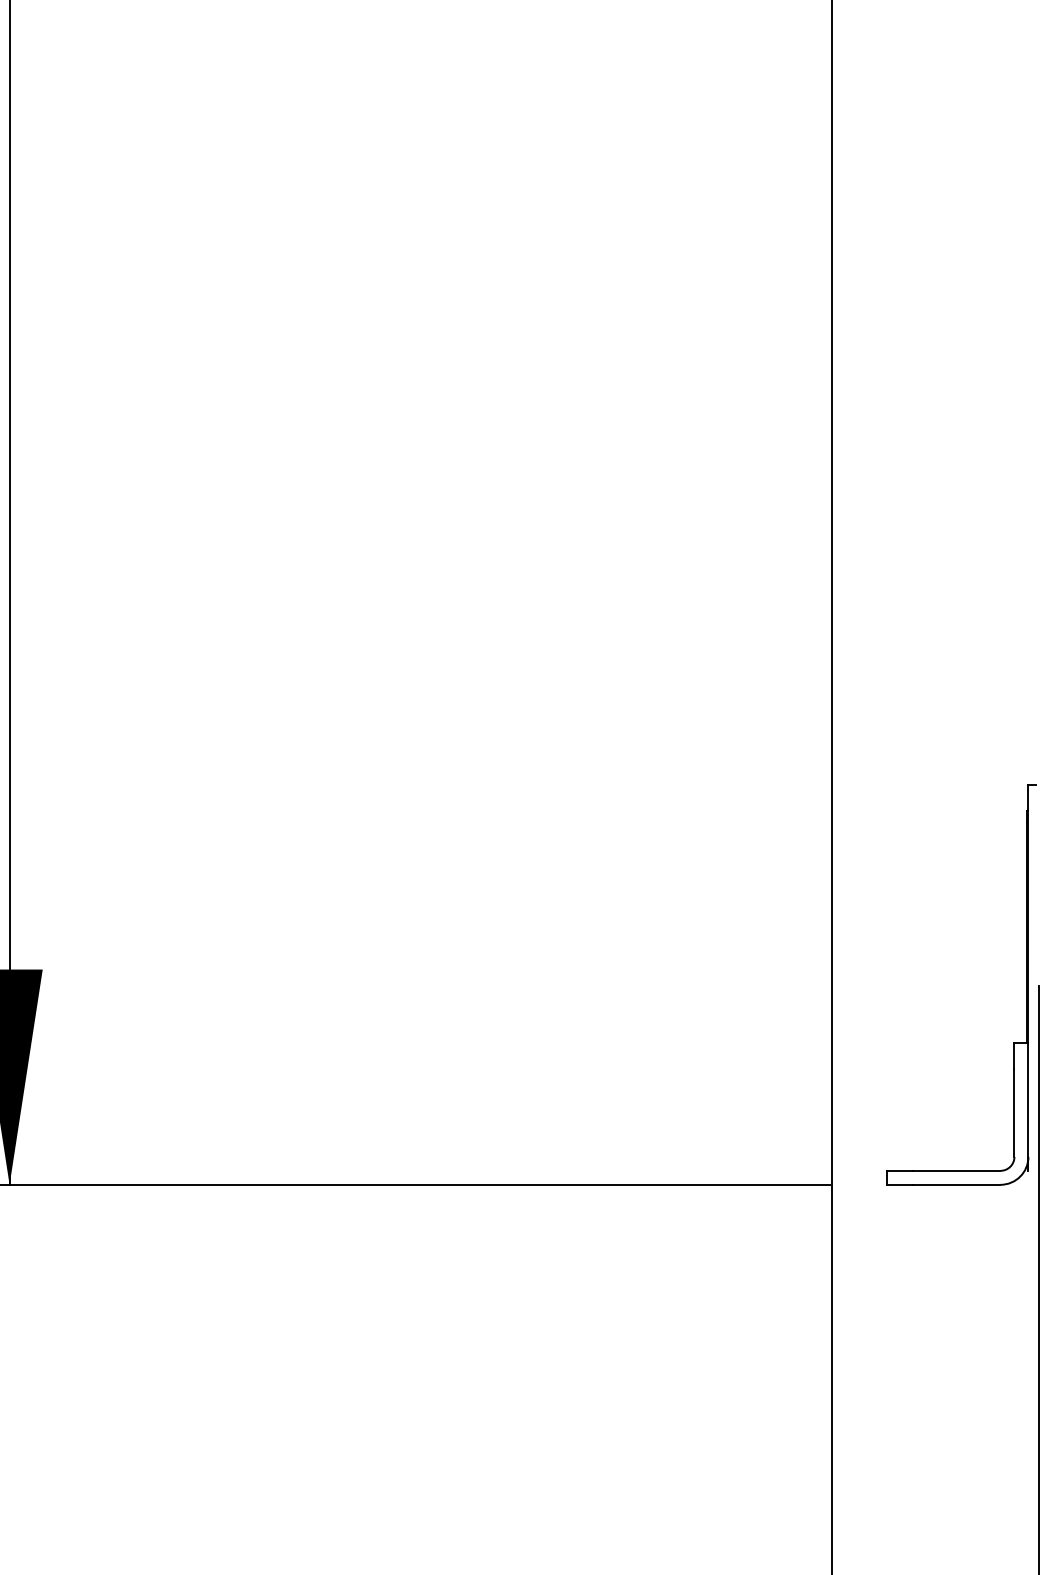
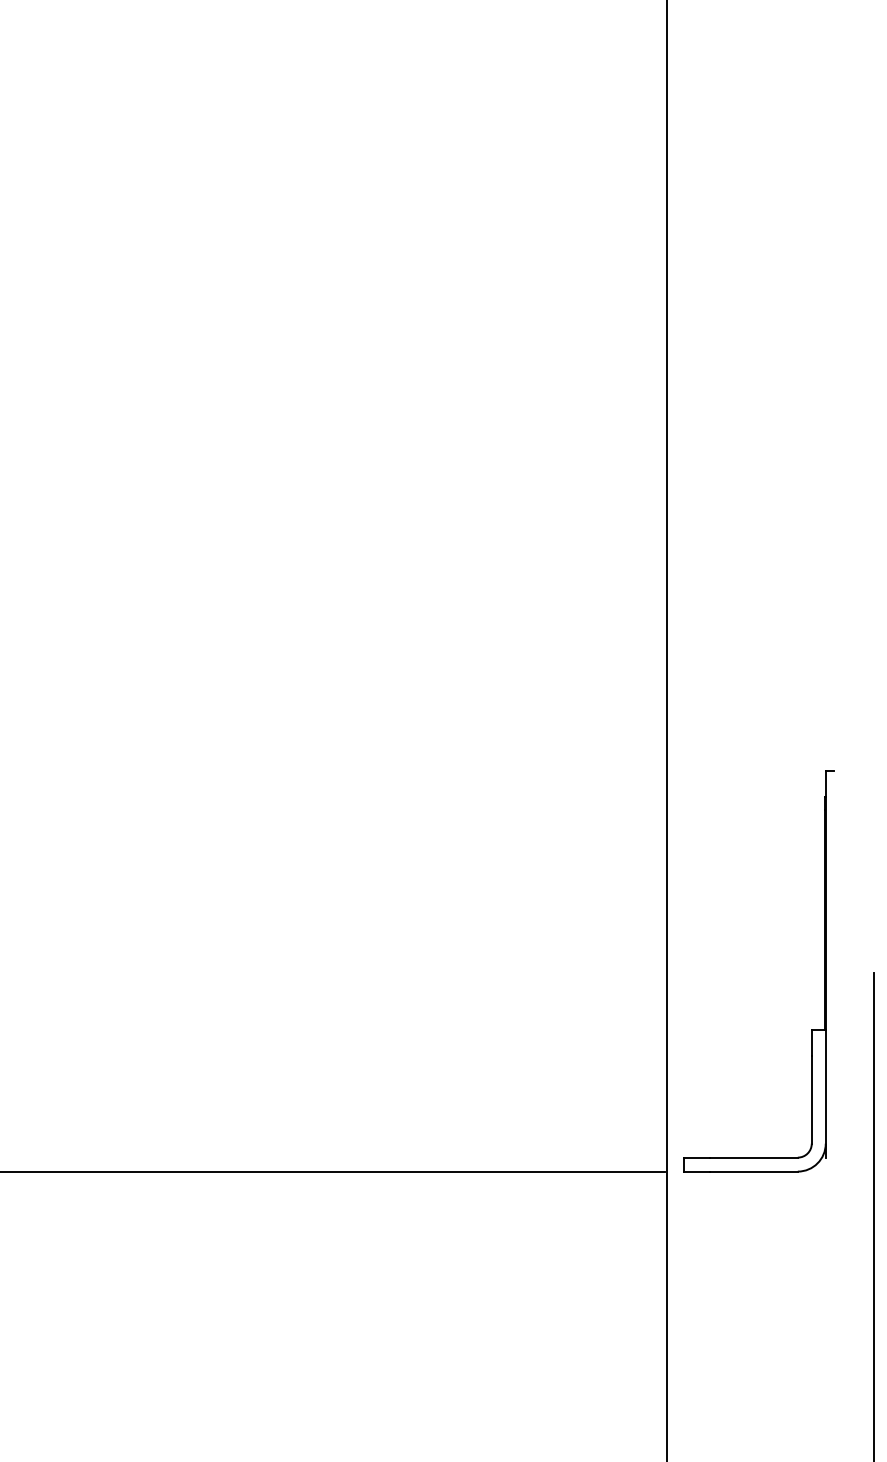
part: (1026, 984) -> (823, 971), moved

